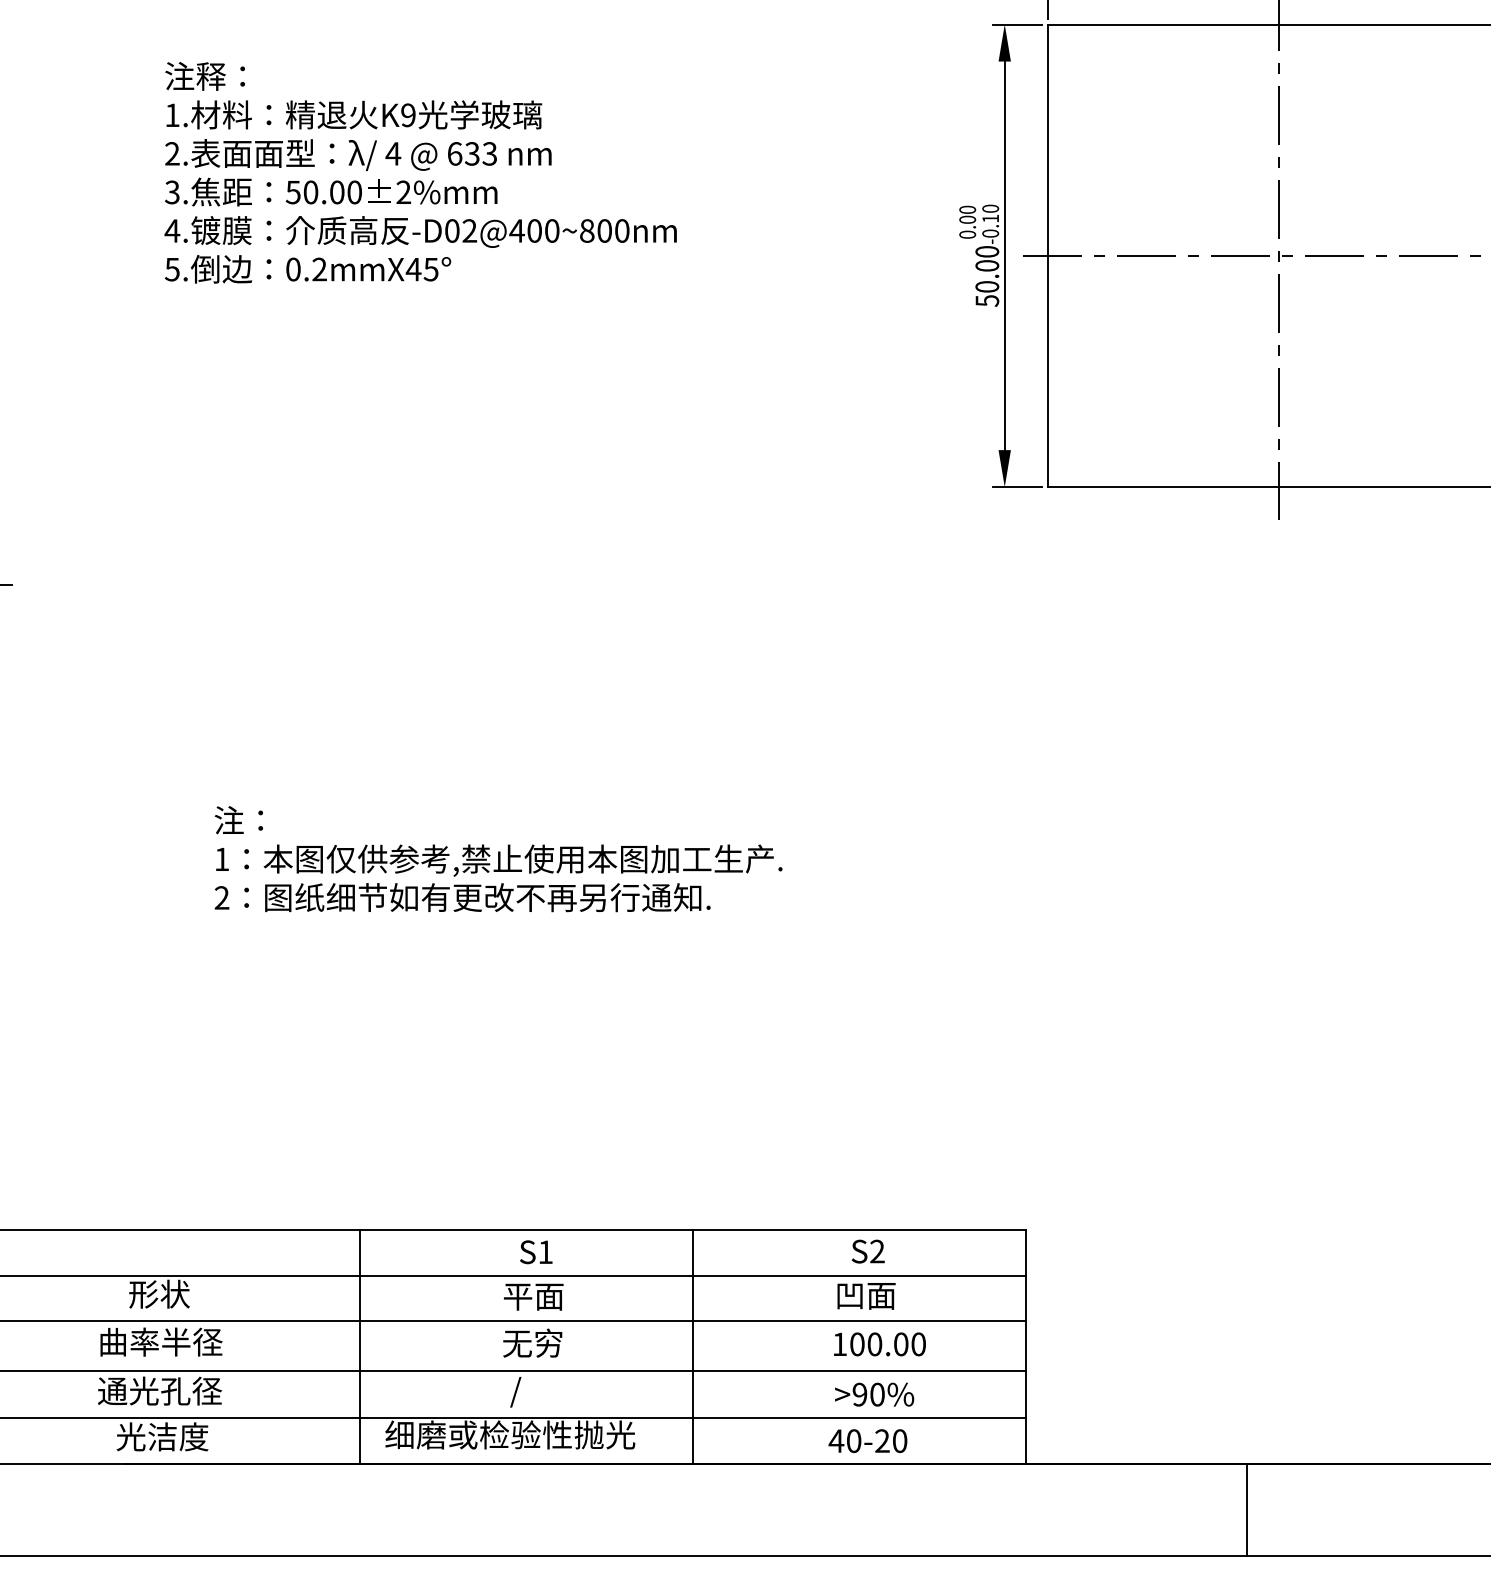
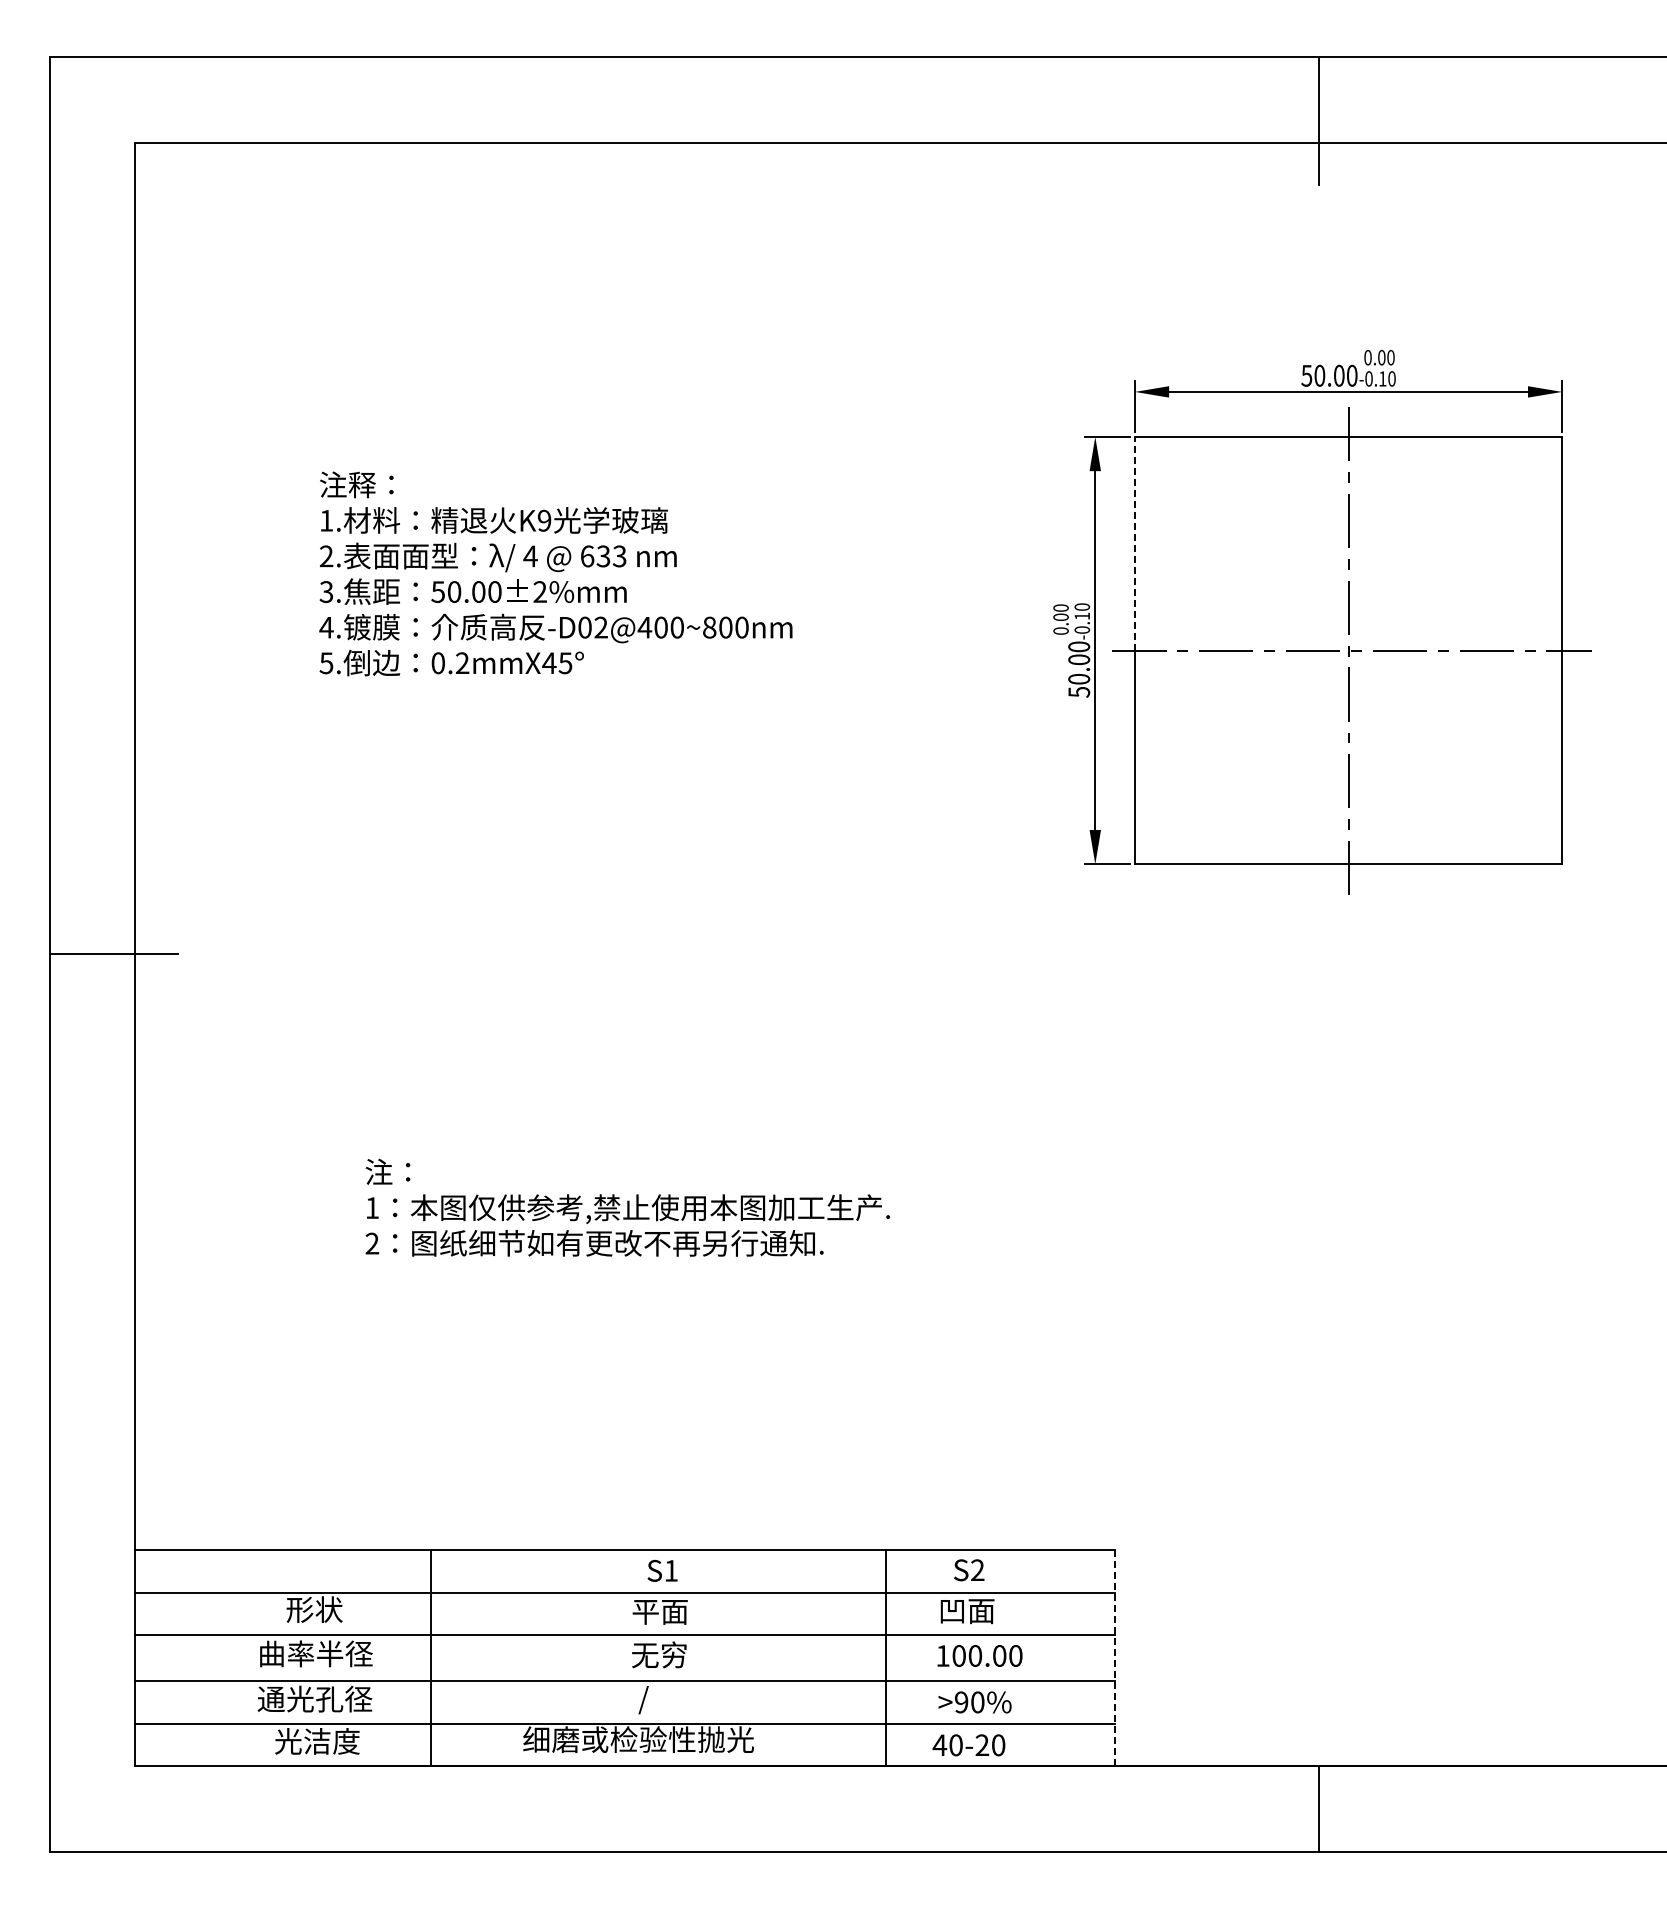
line: (1047, 139) -> (1134, 543), solid -> dashed
line: (359, 1346) -> (430, 1657), moved
line: (693, 1346) -> (886, 1657), moved
line: (1025, 1347) -> (1114, 1658), solid -> dashed

